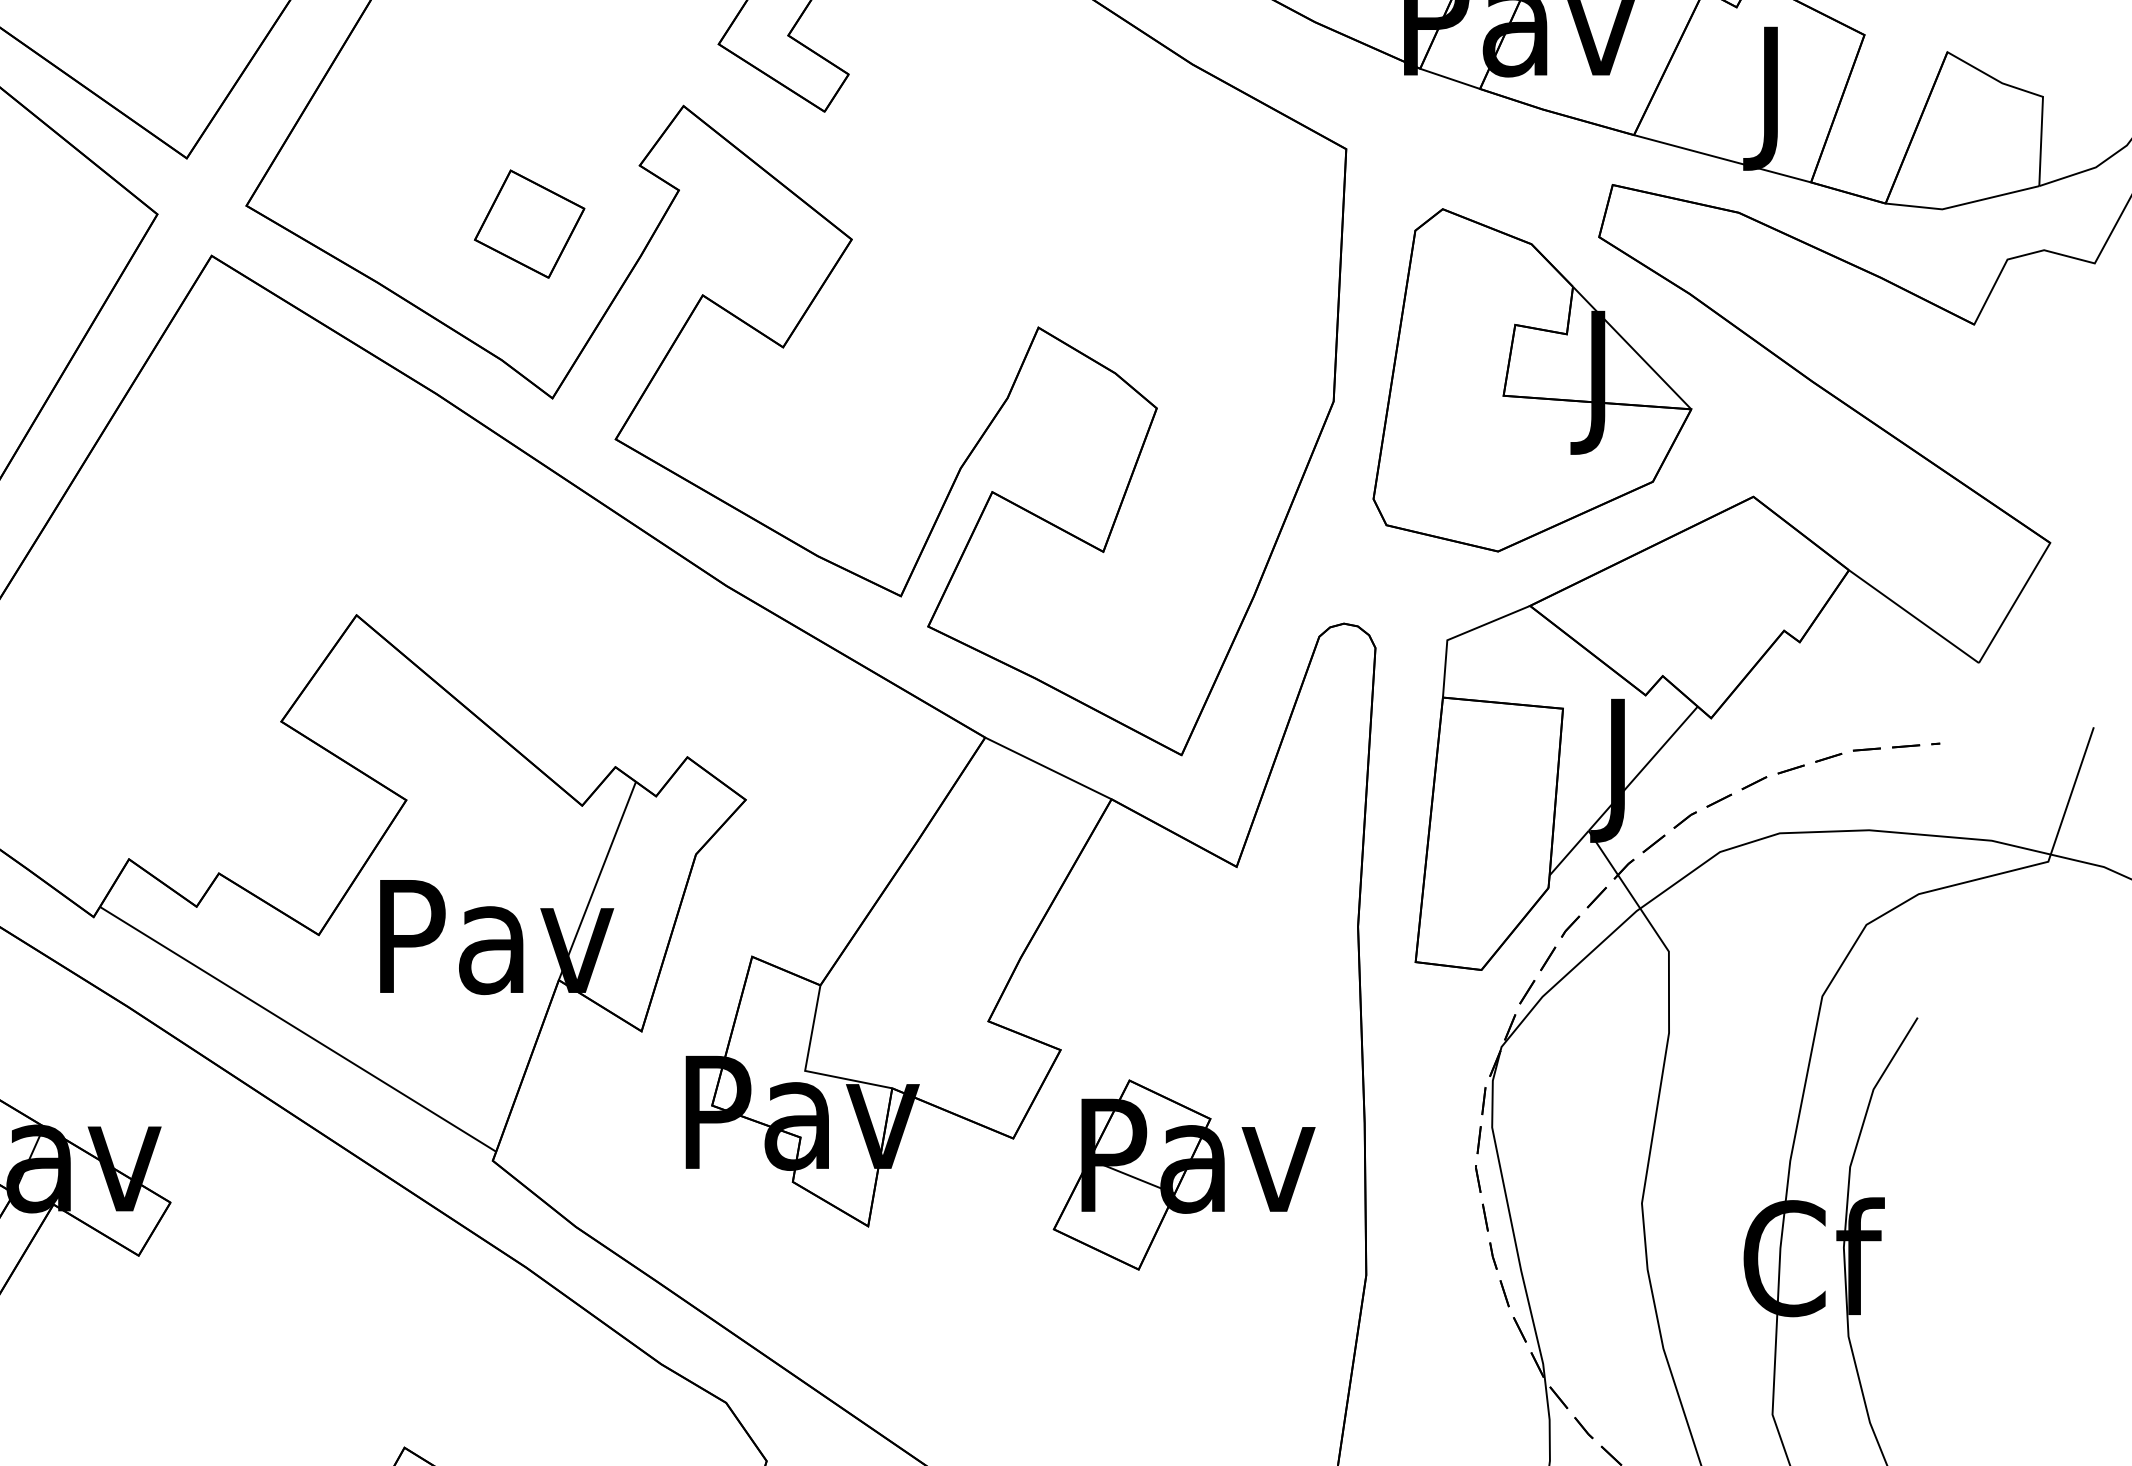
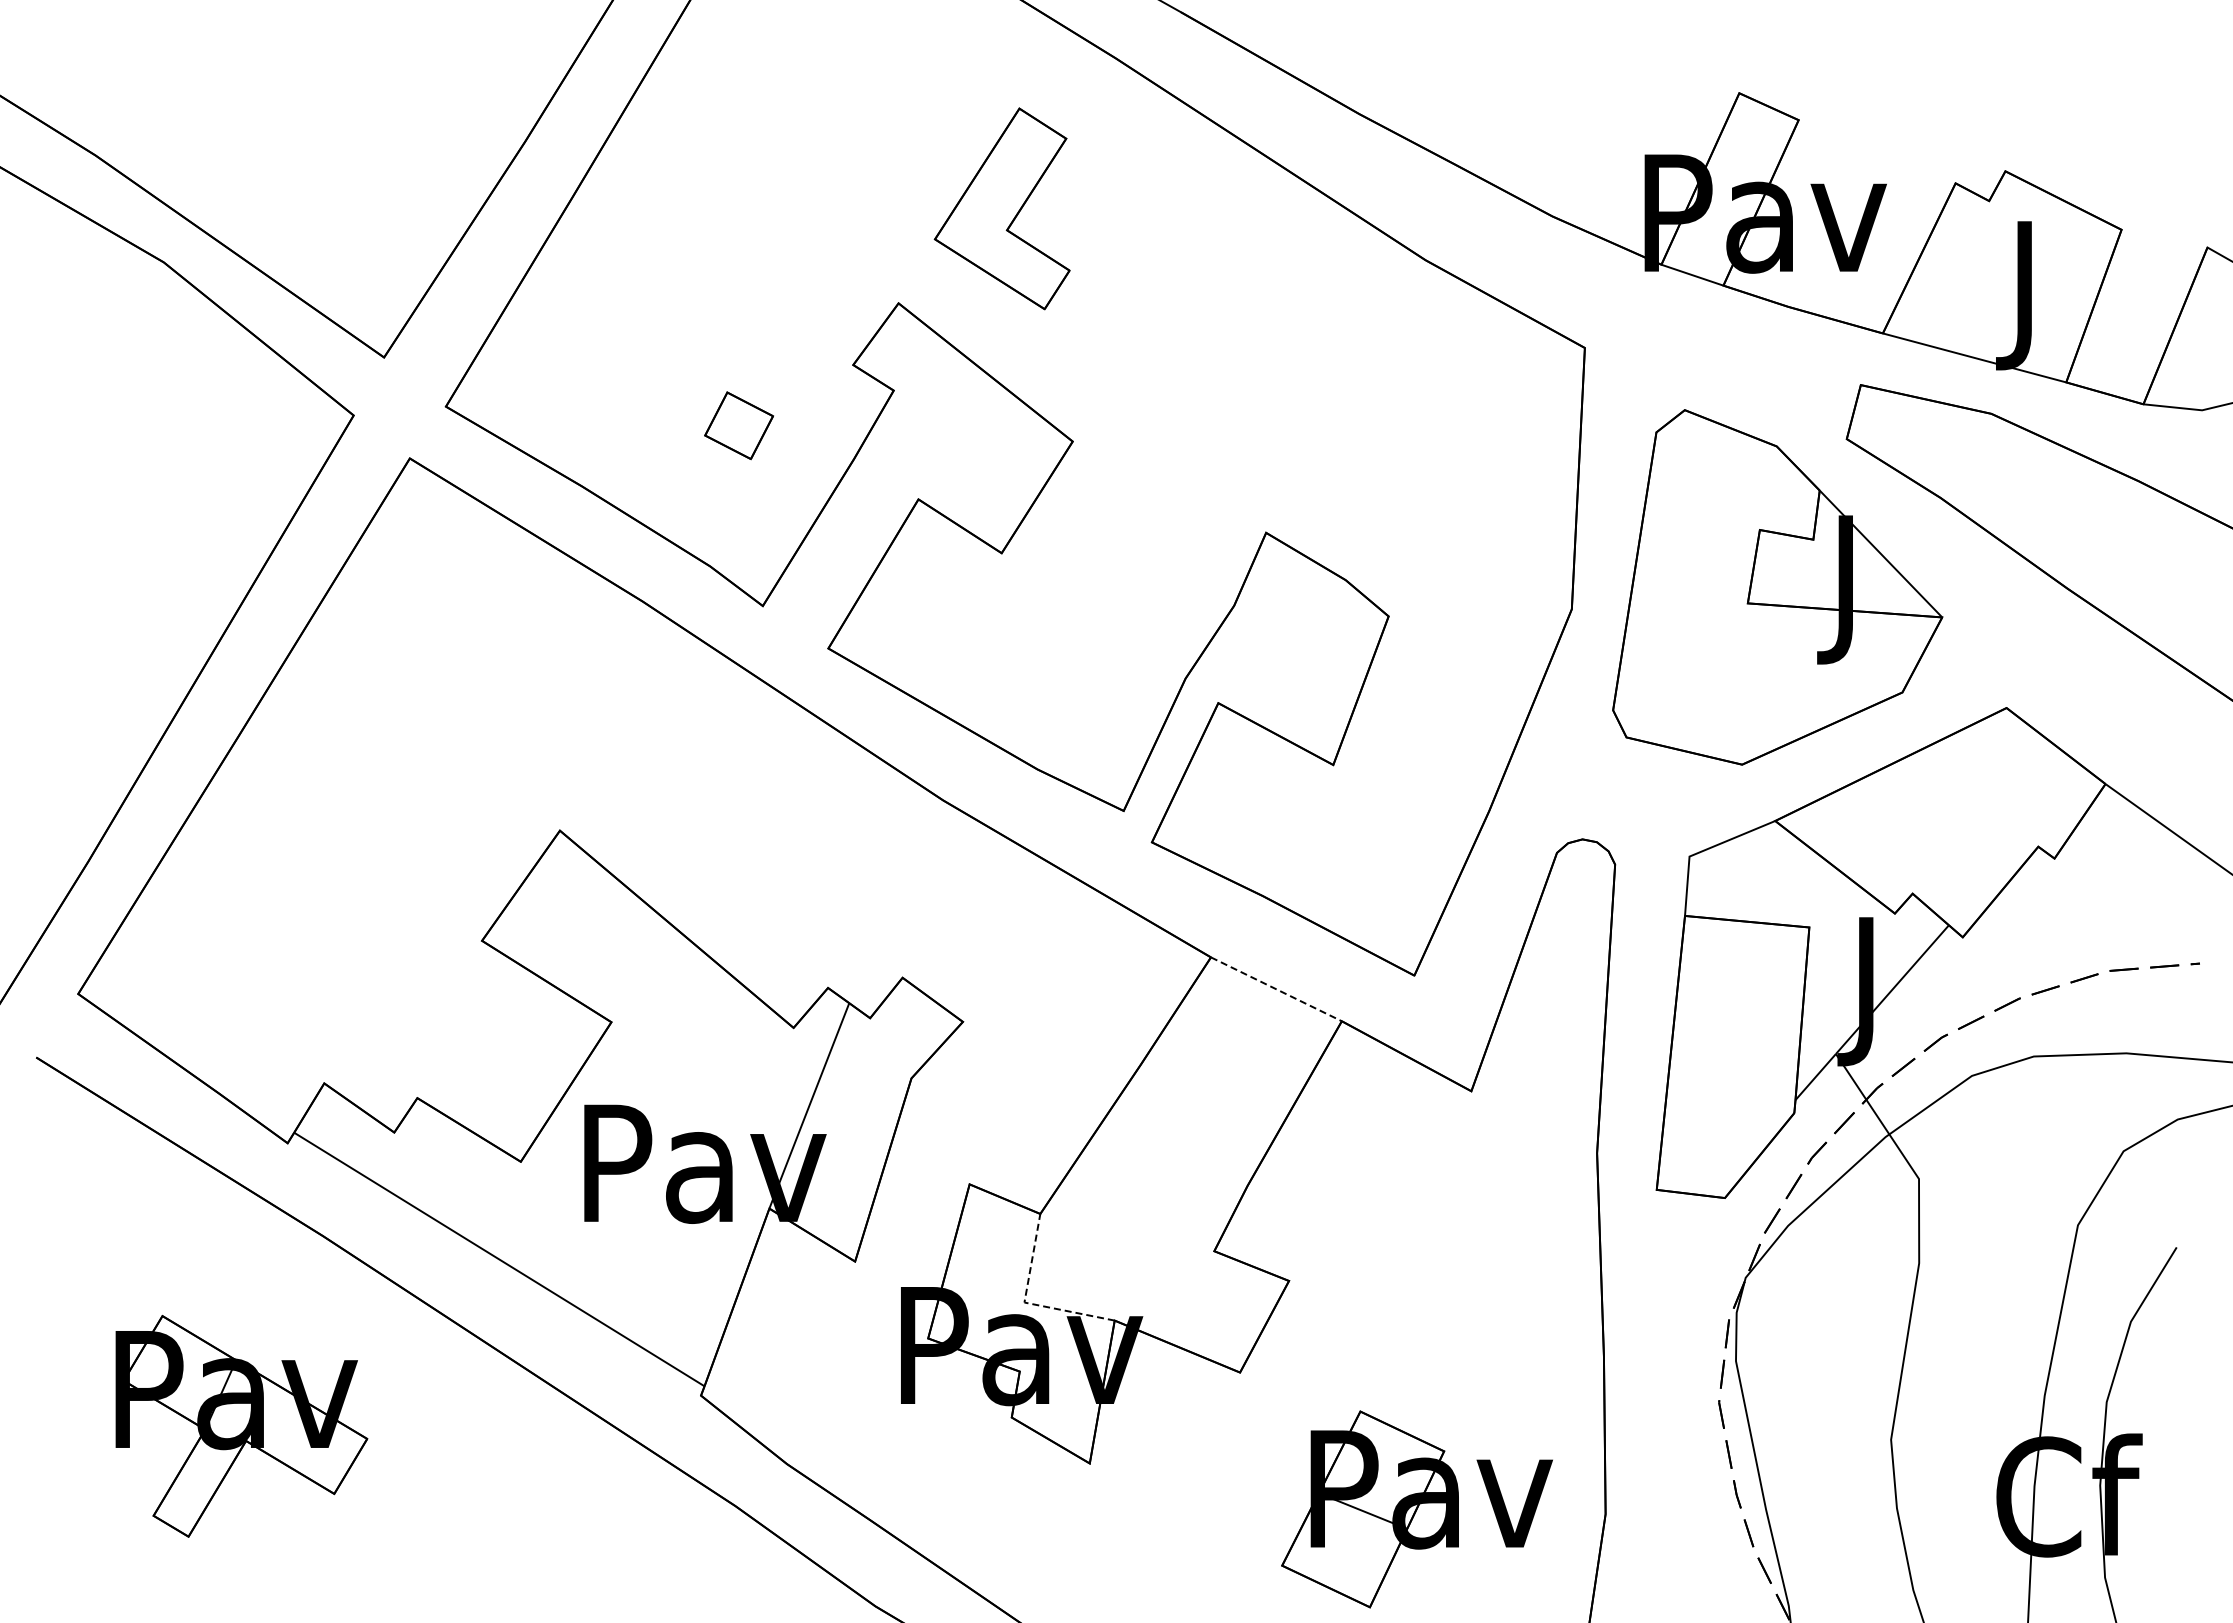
part: (529, 224) -> (738, 425), size x0.6
line: (1048, 768) -> (1276, 989), solid -> dashed
line: (806, 1070) -> (1025, 1302), solid -> dashed
part: (1183, 1175) -> (1416, 1509), moved

